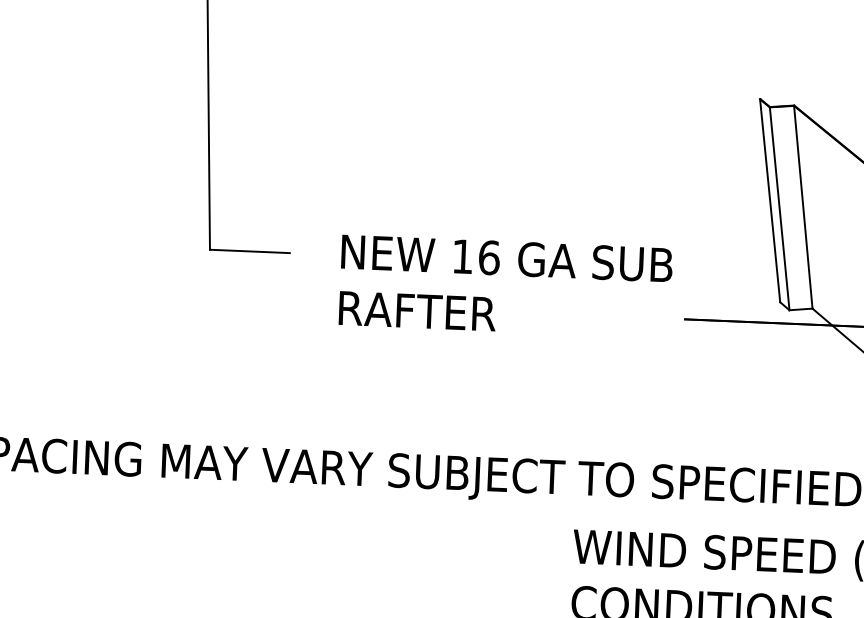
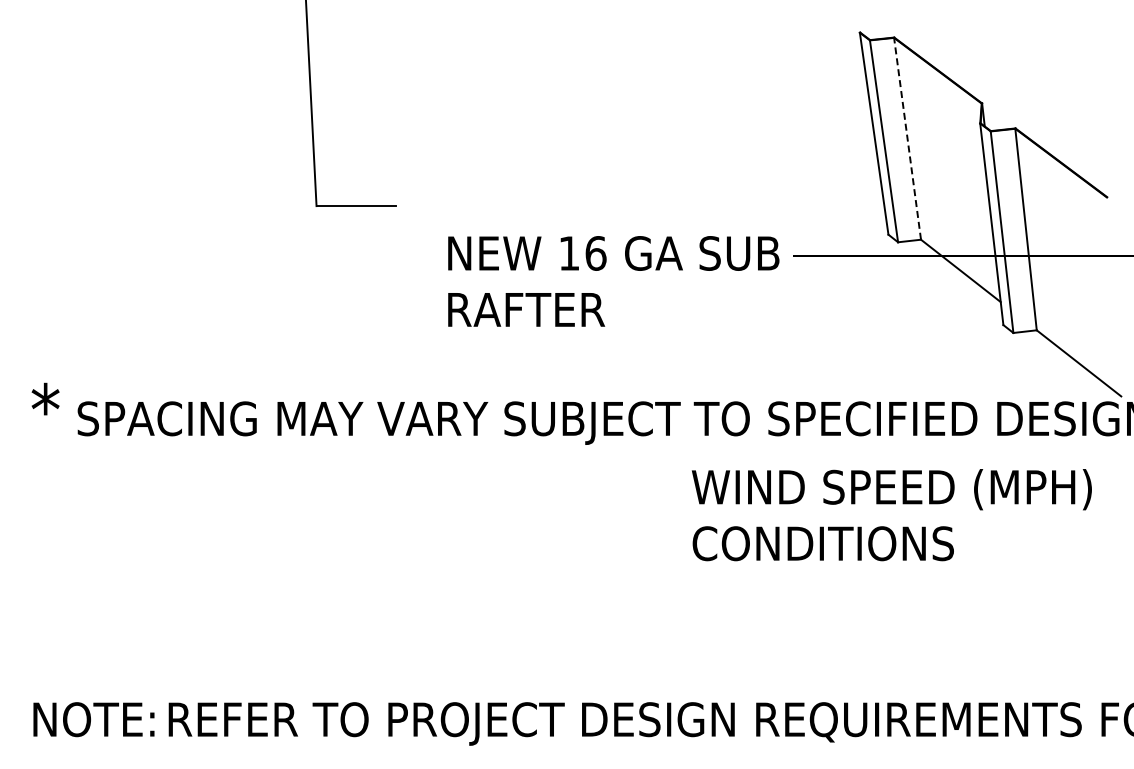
line: (803, 206) -> (907, 138), solid -> dashed
text: (505, 286) -> (613, 281), moved

